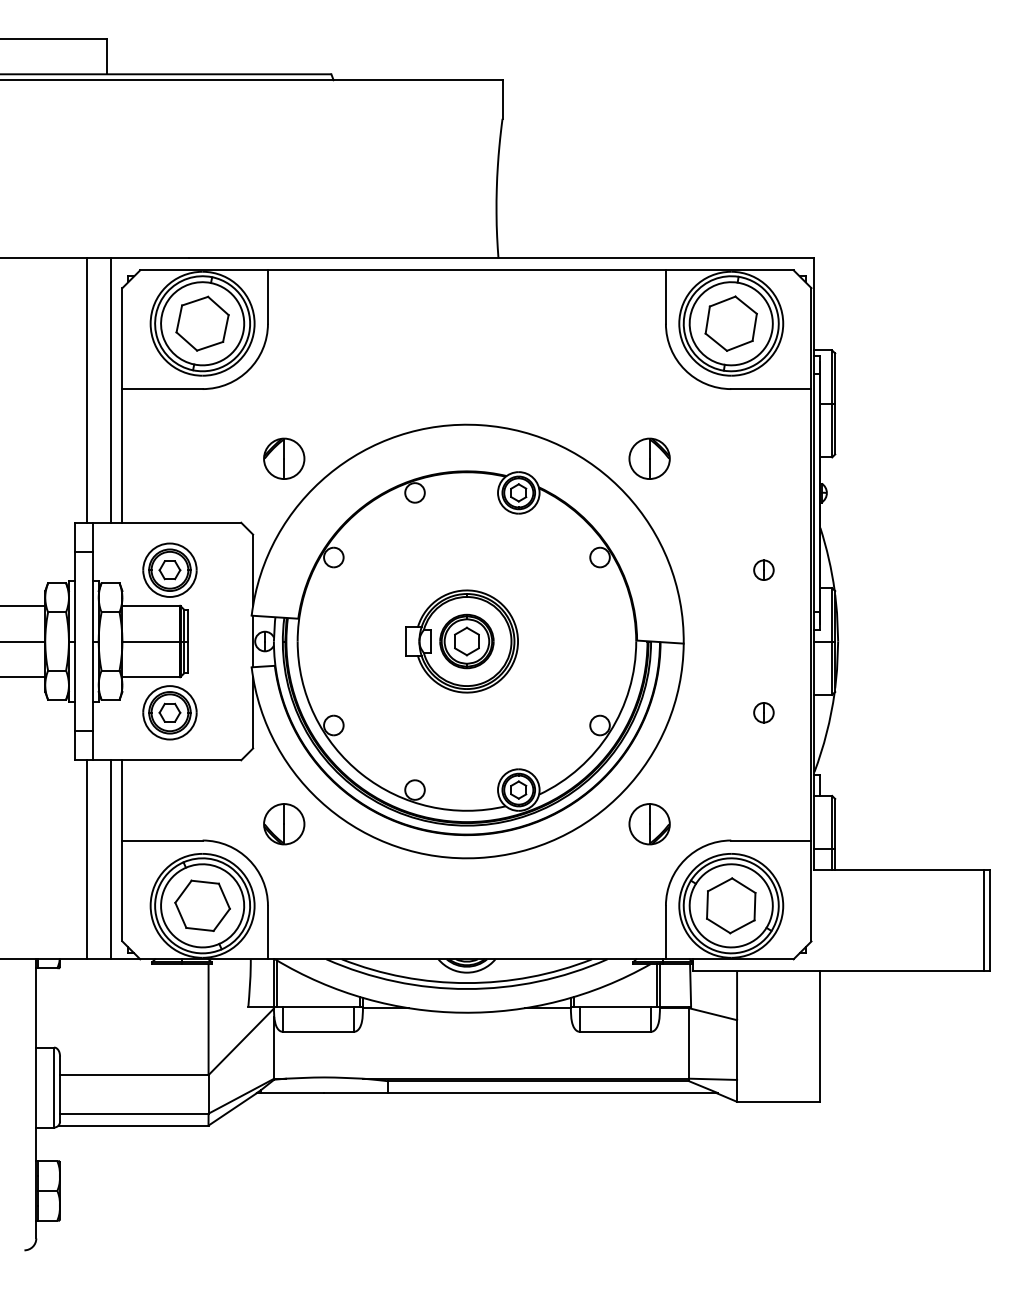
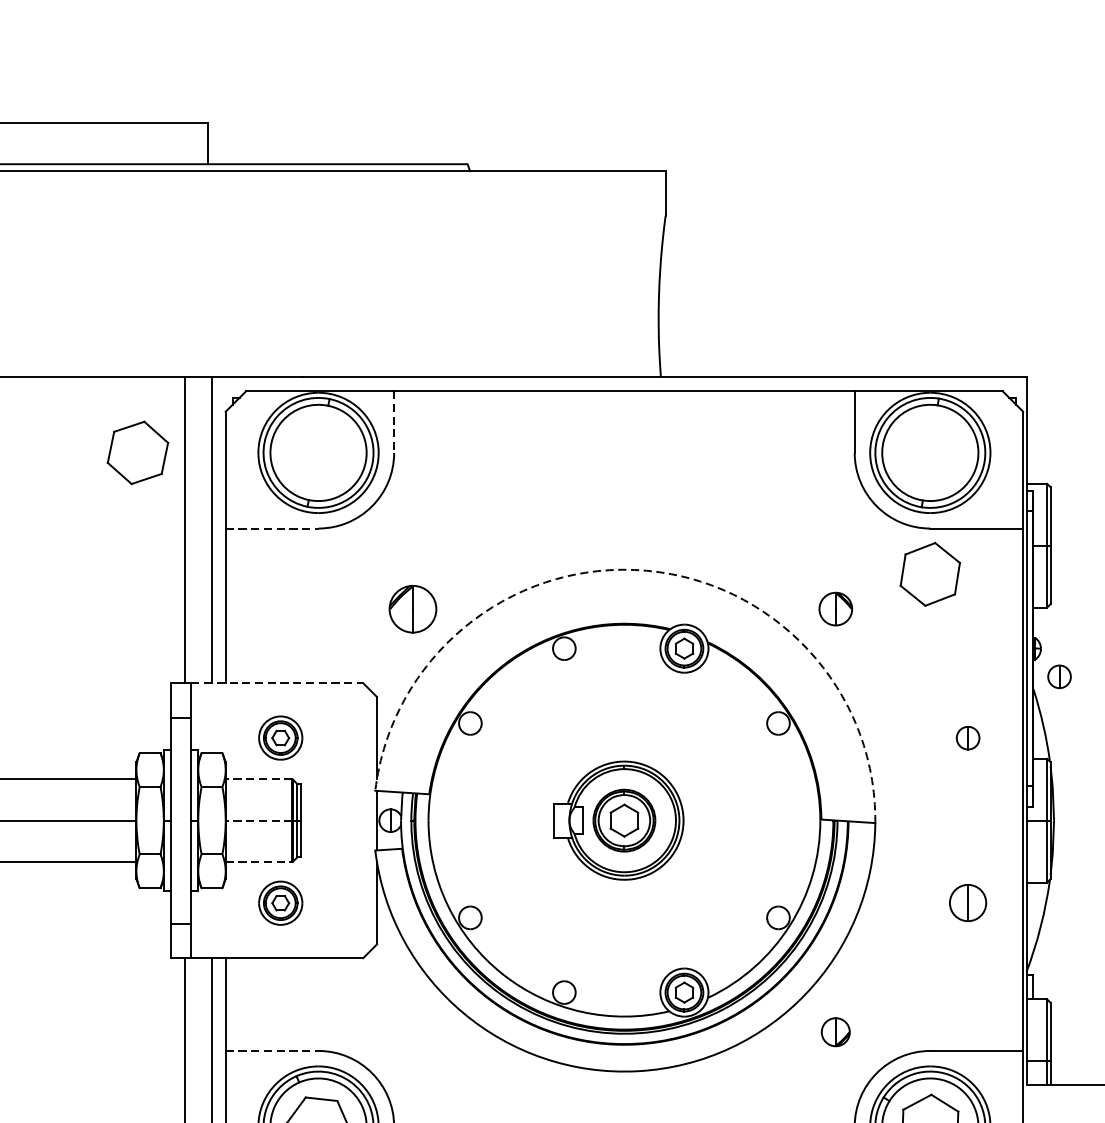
line: (267, 297) -> (393, 422), solid -> dashed
part: (202, 323) -> (137, 452), moved
part: (730, 323) -> (929, 574), moved
line: (163, 389) -> (273, 529), solid -> dashed
arc: (480, 425) -> (640, 570), solid -> dashed
part: (649, 458) -> (835, 608), size x0.7
part: (842, 516) -> (1059, 675), added
line: (167, 522) -> (277, 682), solid -> dashed
part: (169, 569) -> (280, 737), size x0.7
line: (151, 605) -> (259, 778), solid -> dashed
line: (151, 641) -> (259, 820), solid -> dashed
line: (151, 677) -> (259, 862), solid -> dashed
part: (169, 712) -> (280, 902), size x0.7
part: (763, 712) -> (967, 902), size x1.6
part: (284, 824) -> (413, 1032), removed
part: (649, 824) -> (835, 1032), size x0.6
line: (163, 840) -> (273, 1050), solid -> dashed

